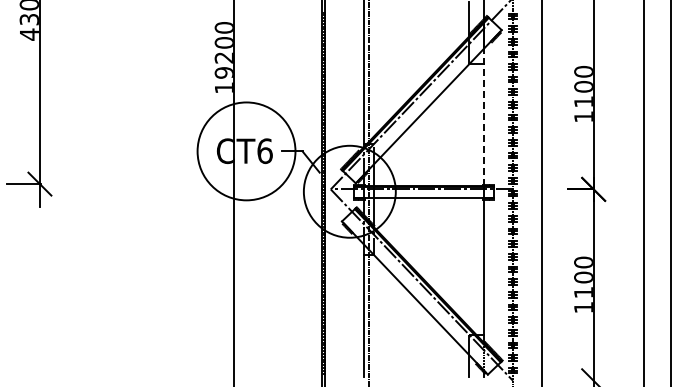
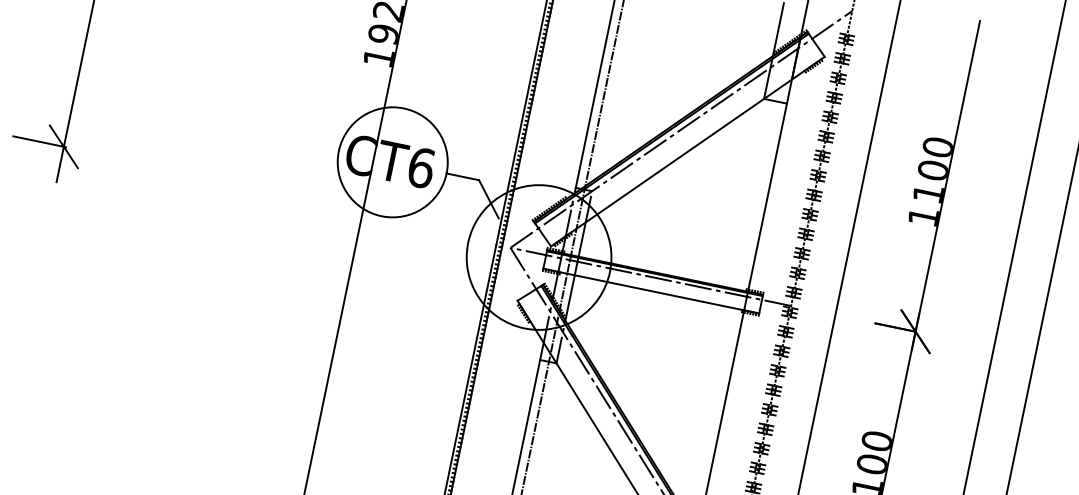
line: (484, 117) -> (770, 186), dashed -> solid
circle: (246, 151) -> (392, 162), size x0.71

